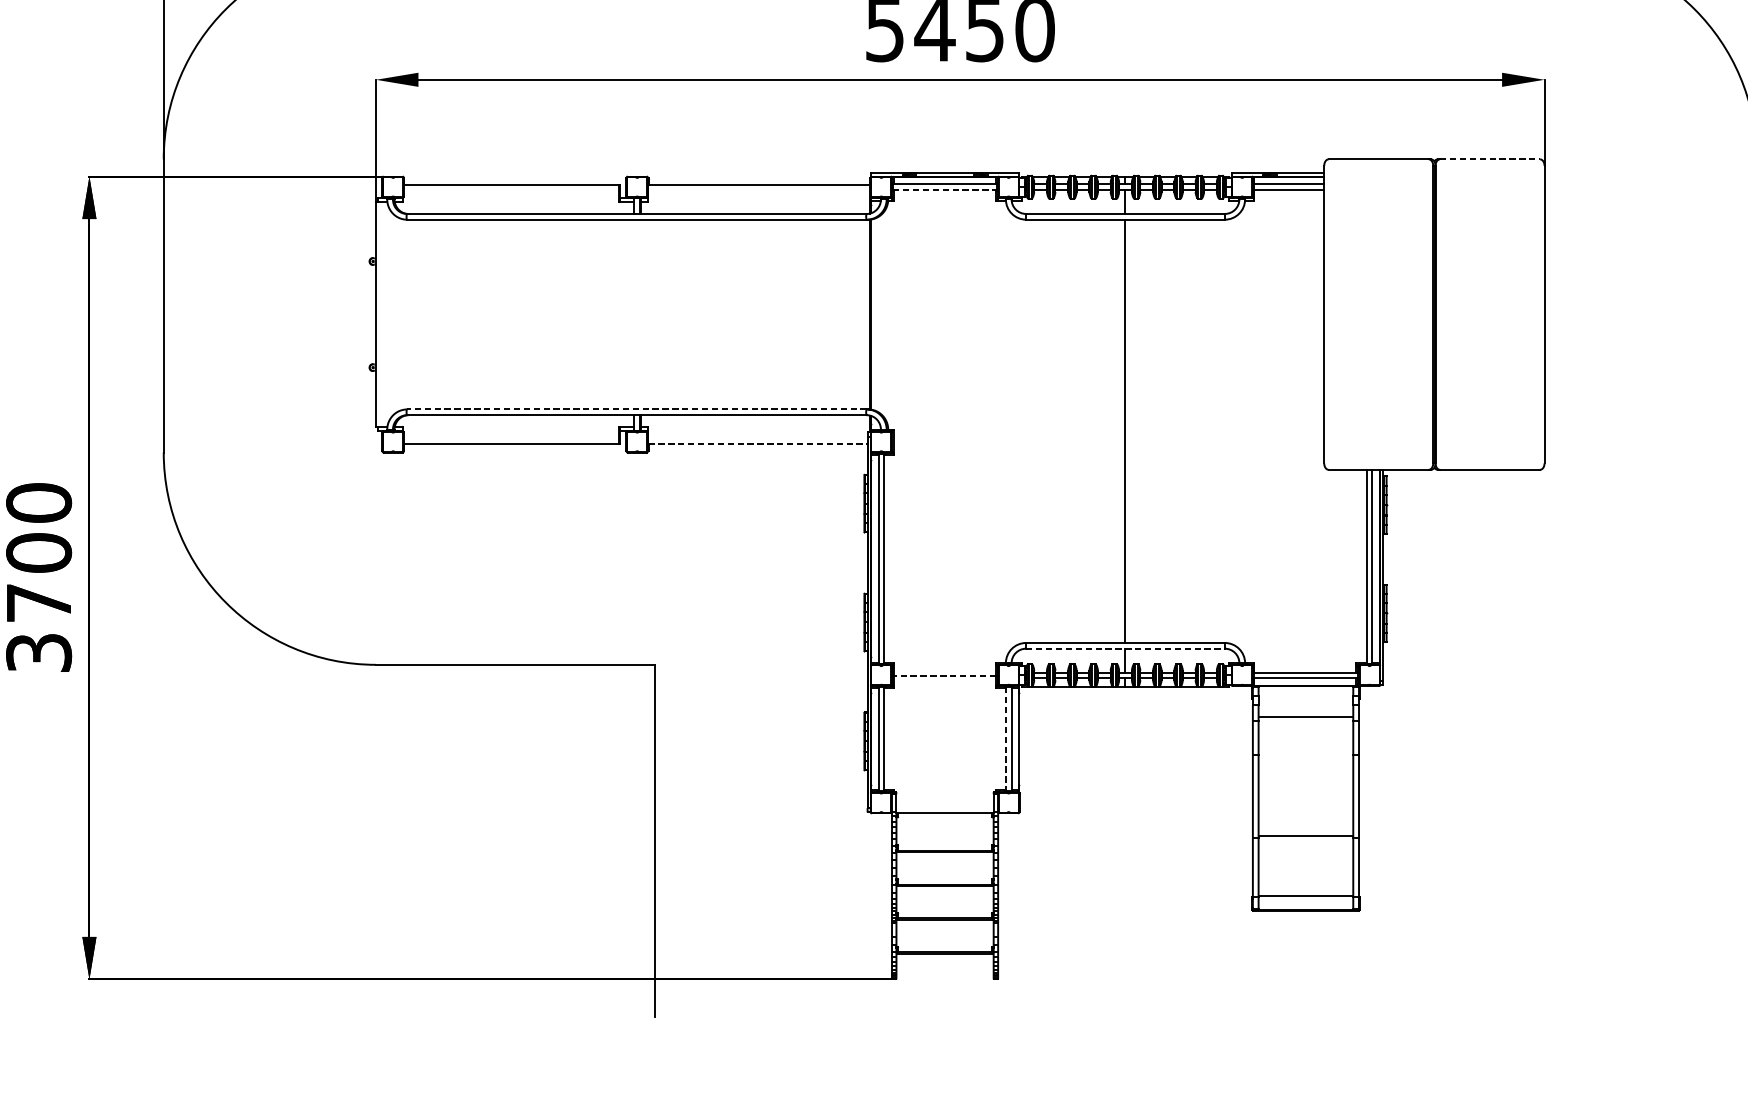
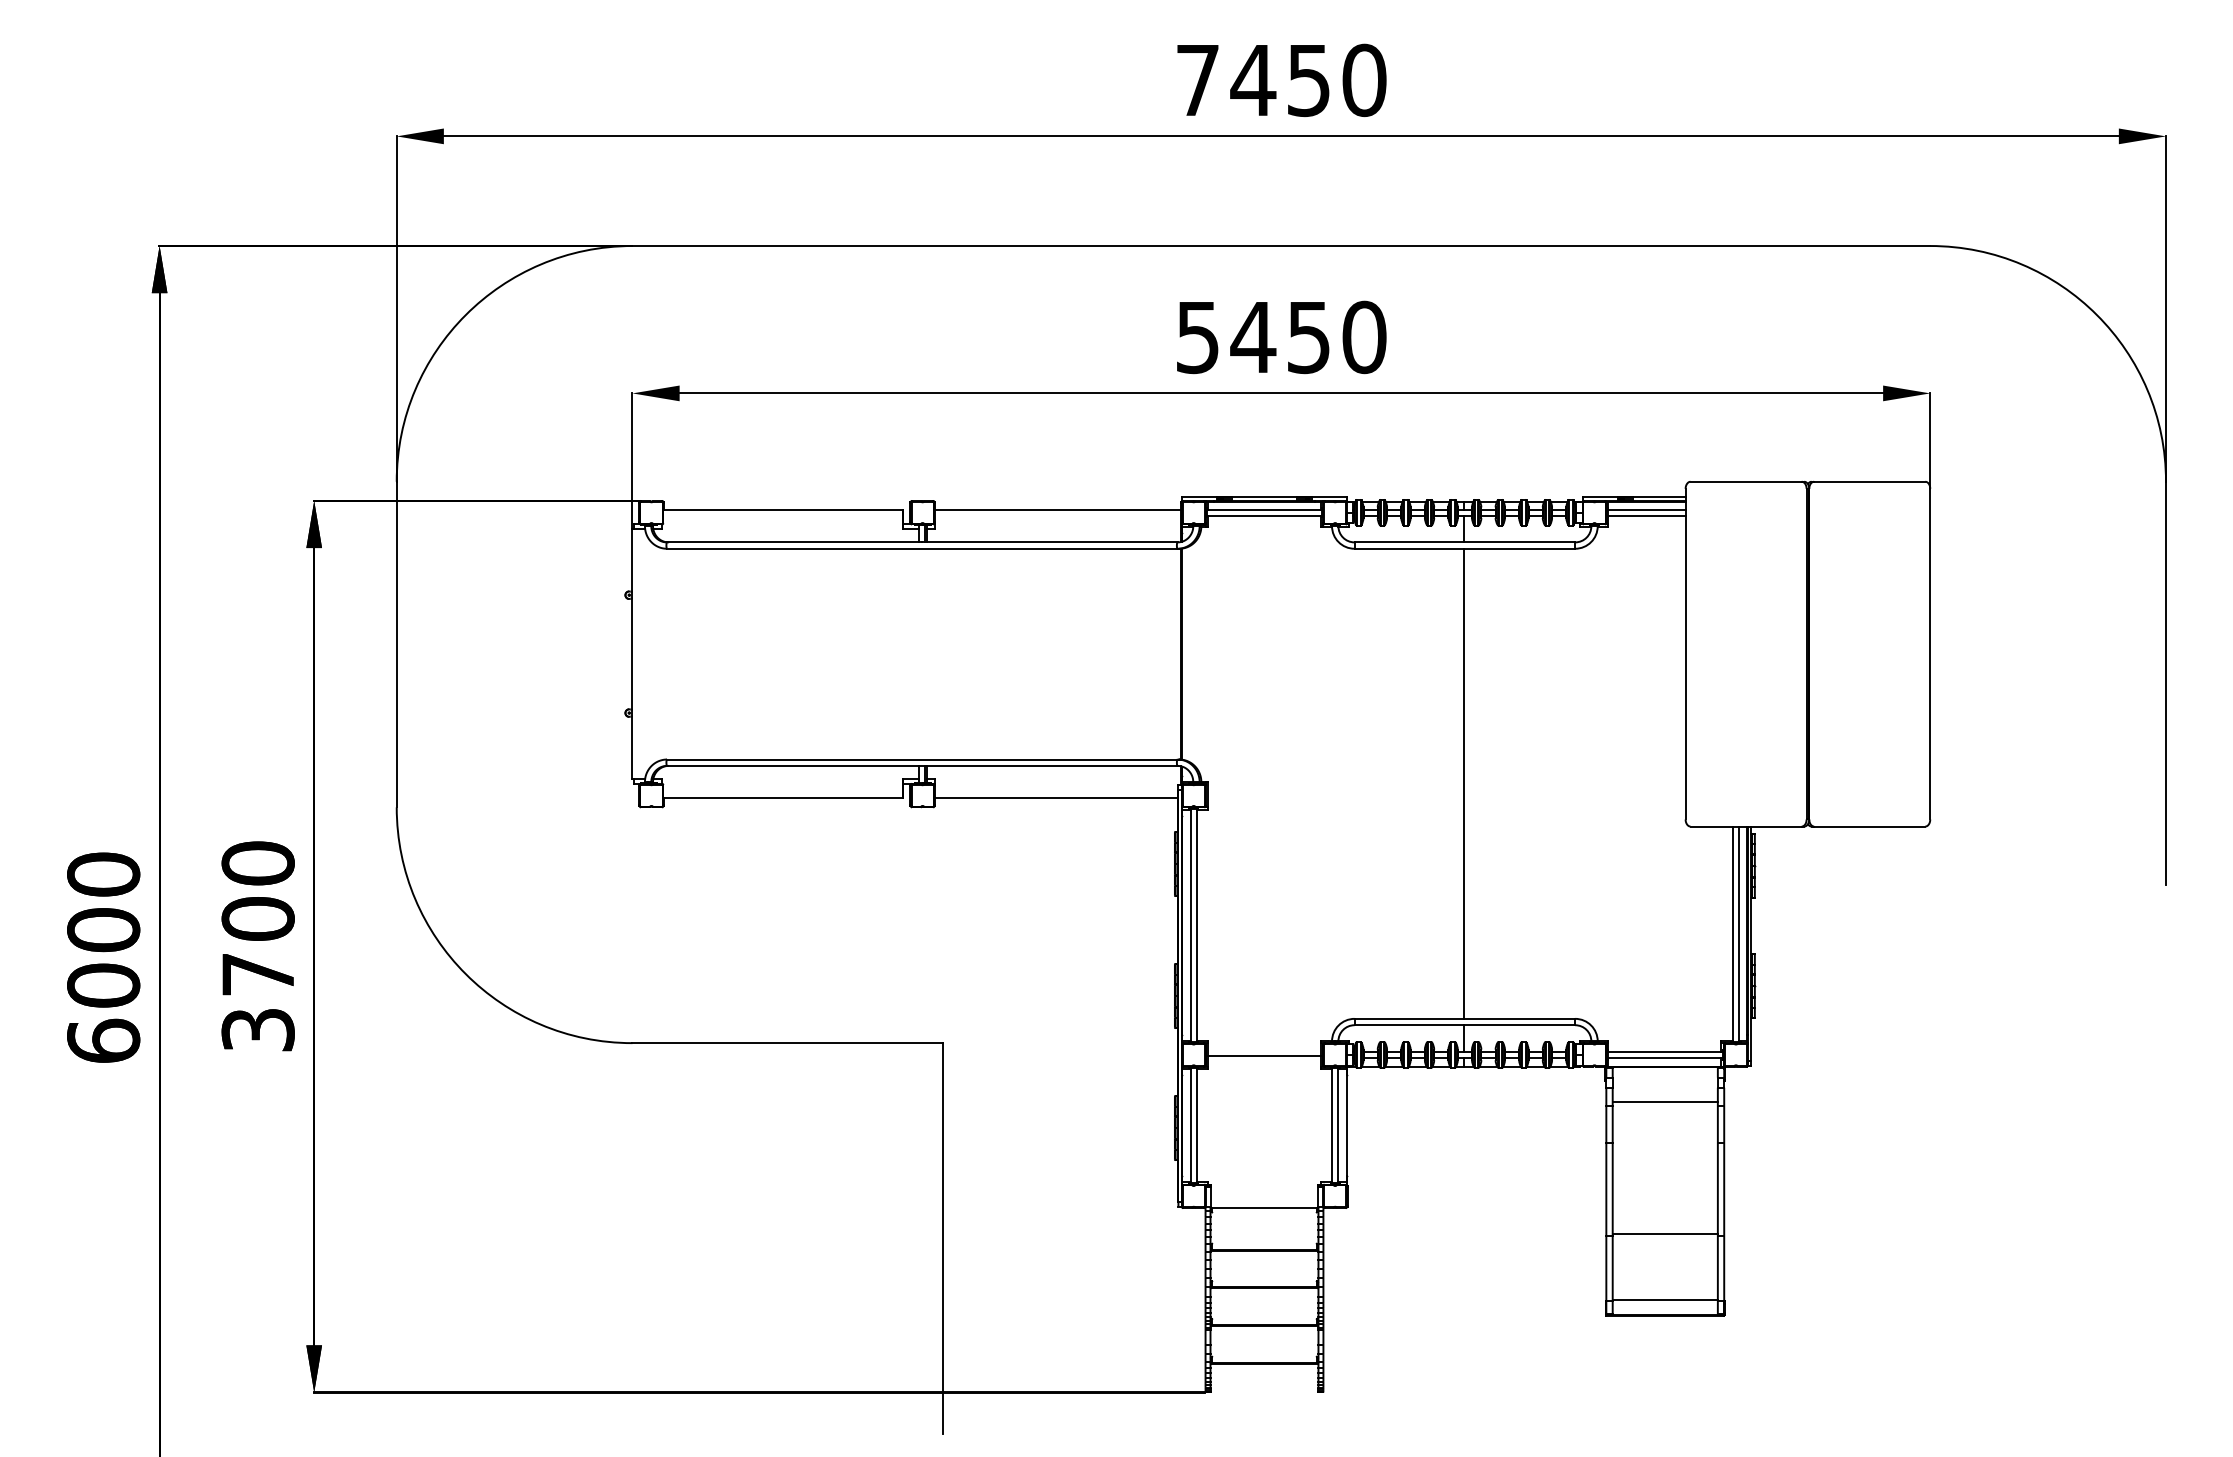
line: (1489, 159) -> (1869, 481), dashed -> solid
line: (945, 189) -> (1264, 515), dashed -> solid
line: (636, 409) -> (921, 759), dashed -> solid
line: (757, 443) -> (1056, 797), dashed -> solid
line: (1126, 648) -> (1465, 1025), dashed -> solid
line: (945, 675) -> (1264, 1055), dashed -> solid
line: (1006, 738) -> (1332, 1125), dashed -> solid

